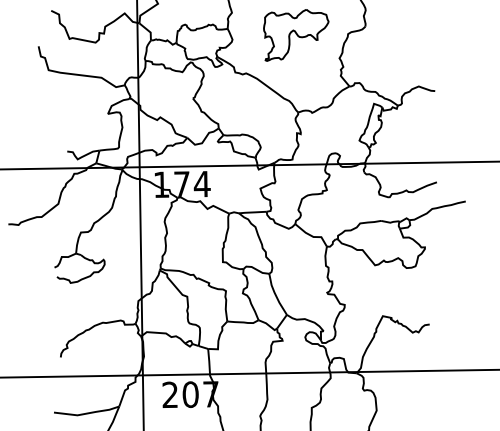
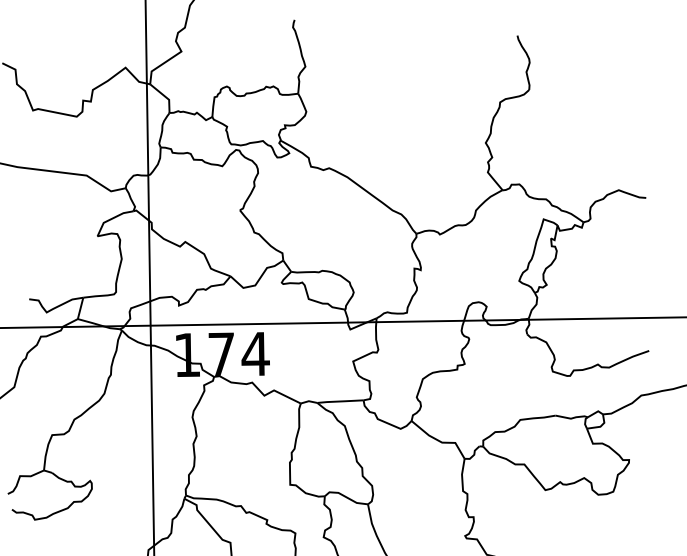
part: (296, 35) -> (413, 104), removed

